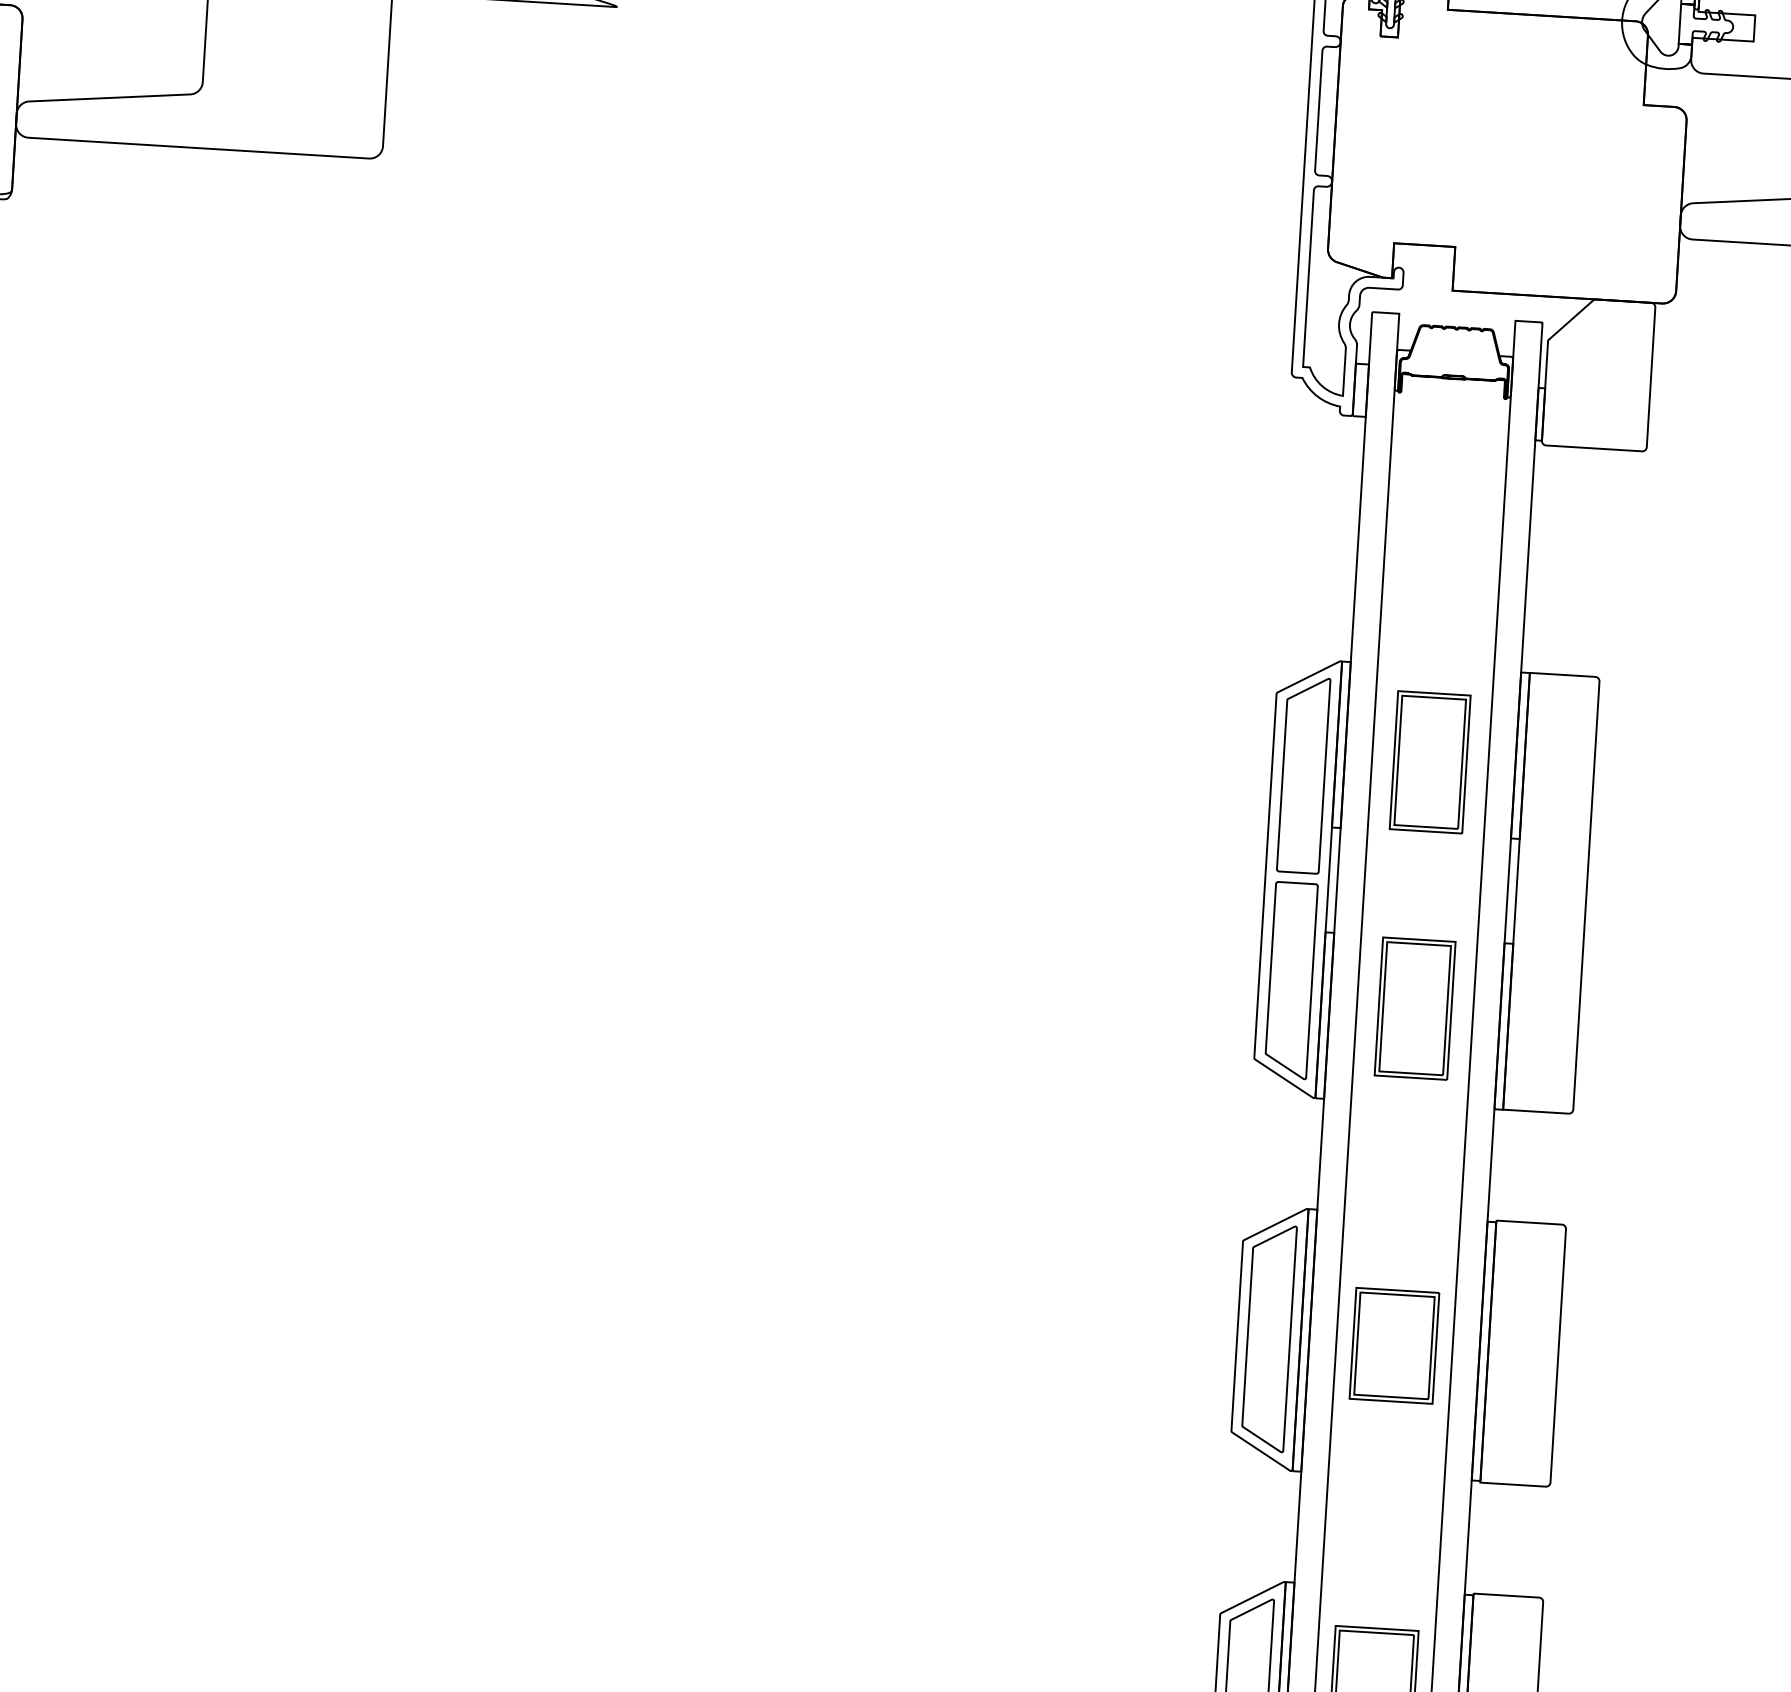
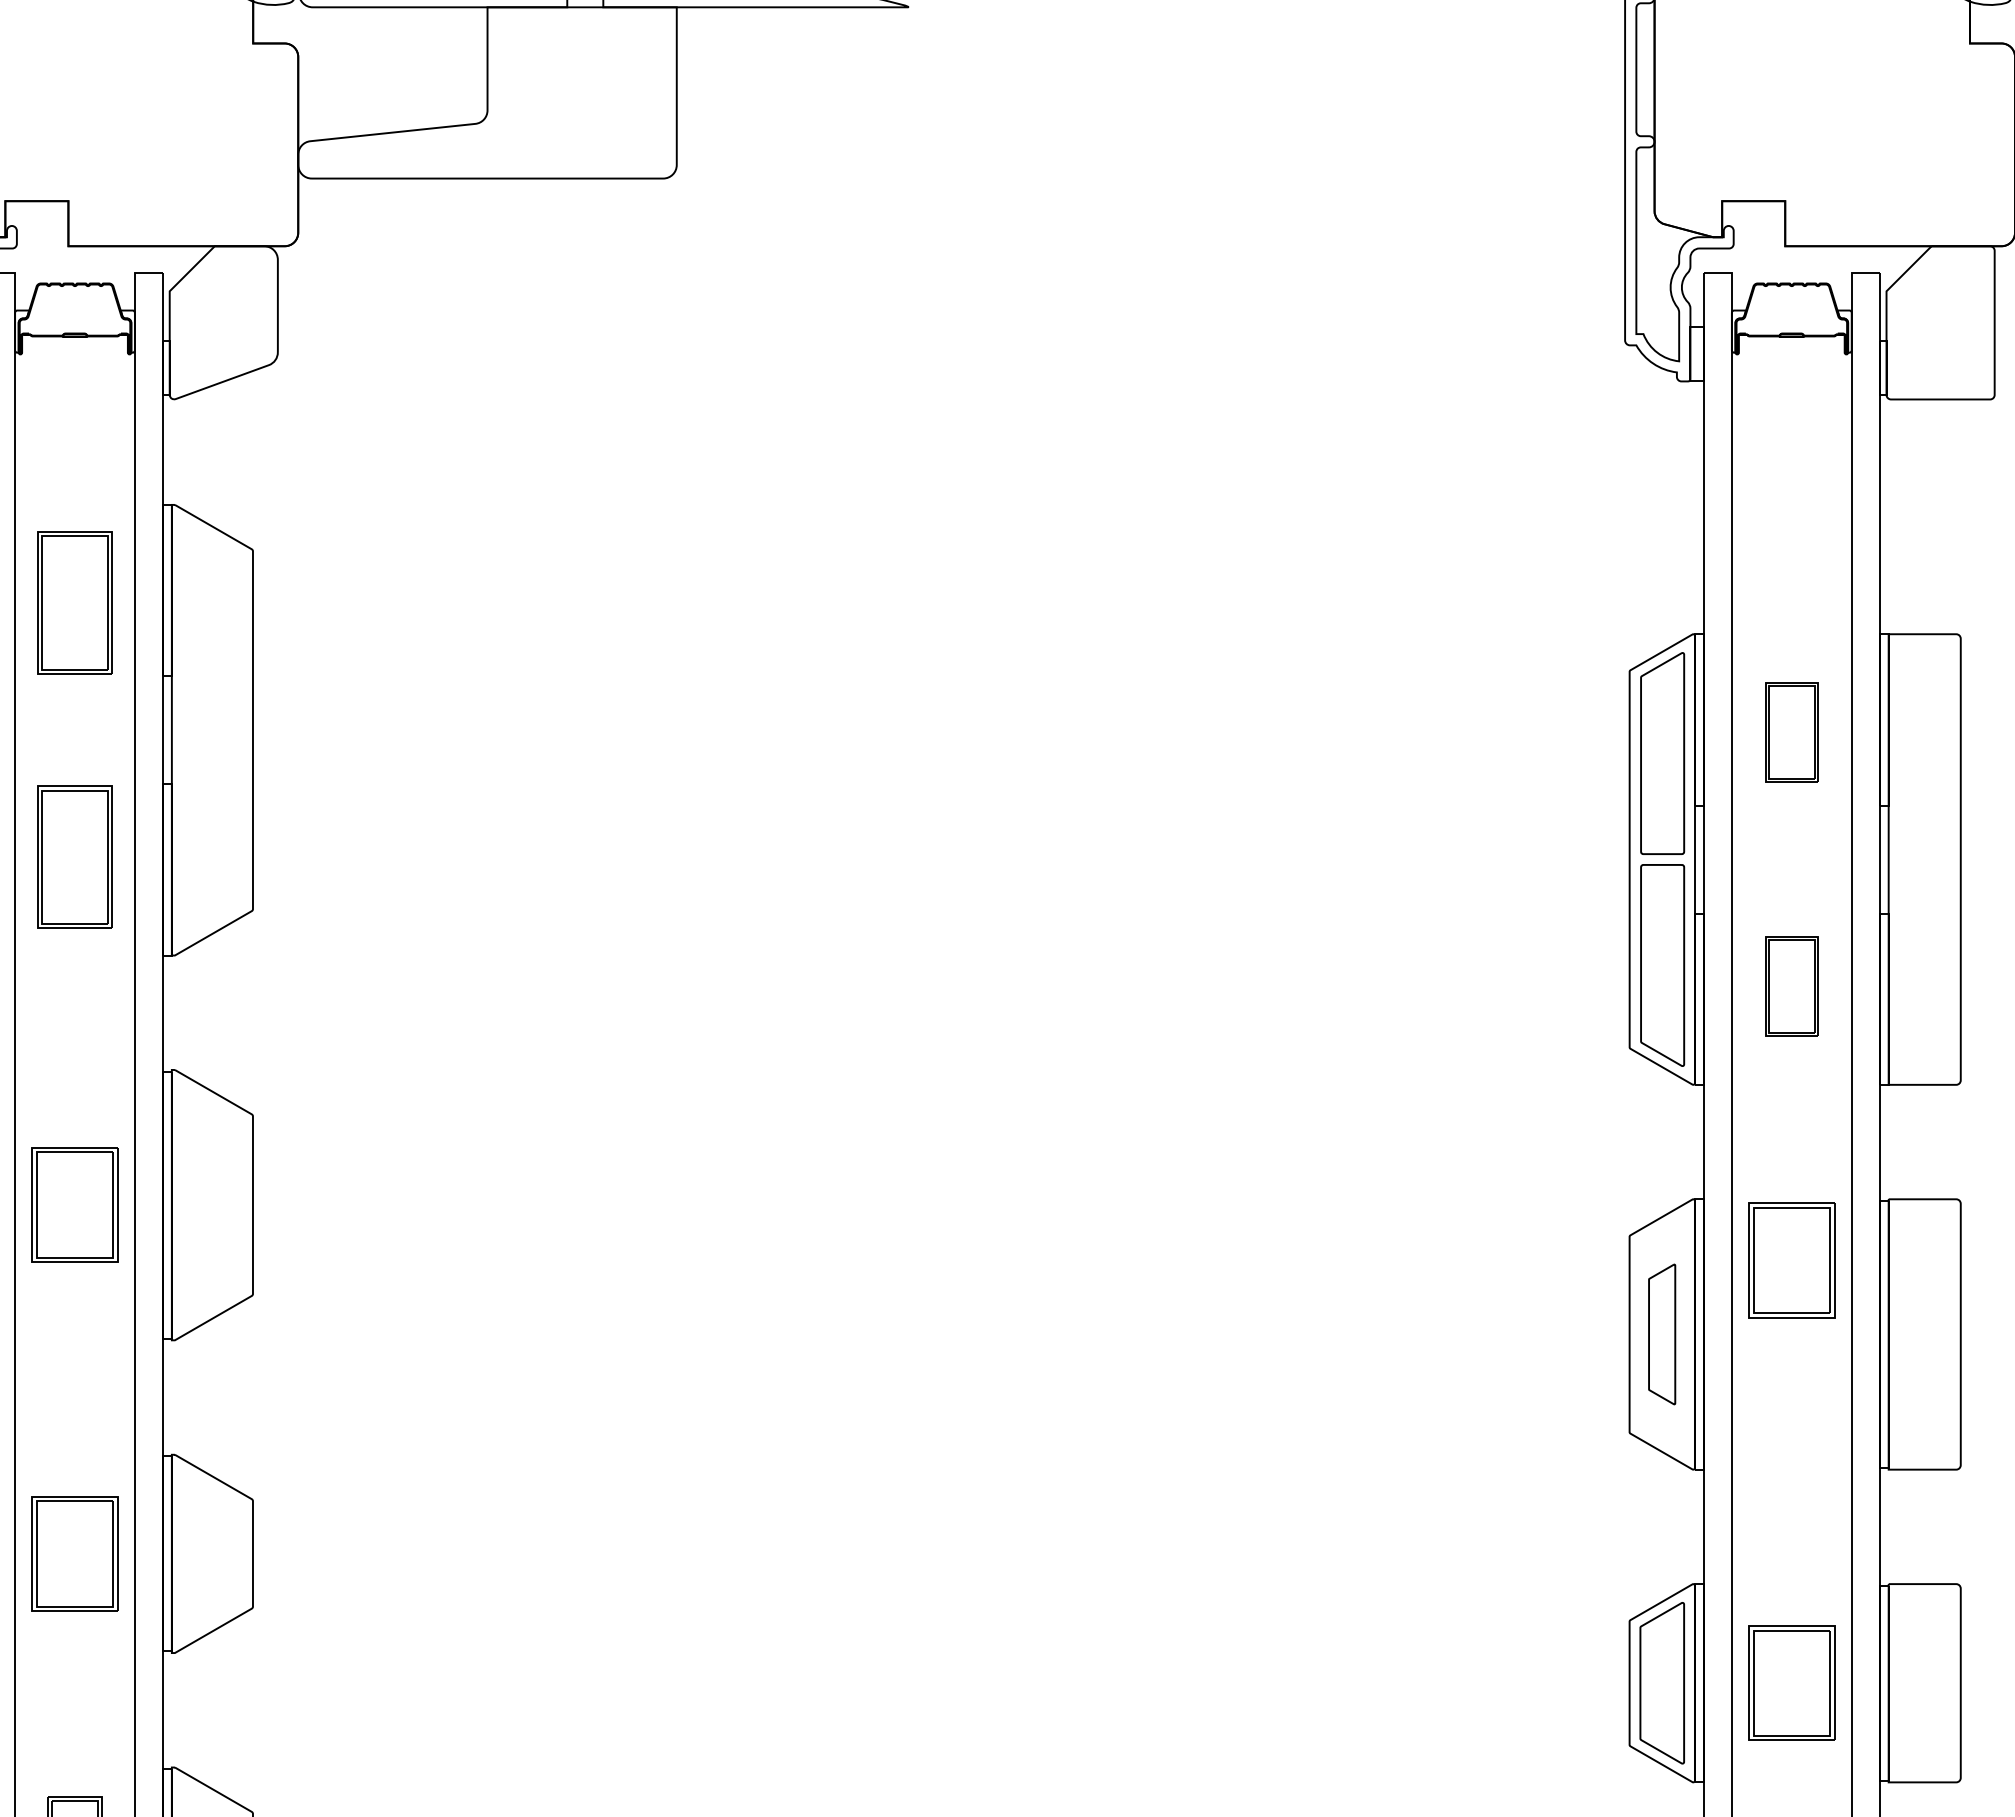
part: (1429, 762) -> (1791, 732), size x0.7
part: (1414, 1008) -> (1791, 986), size x0.7
part: (1268, 1338) -> (1661, 1334), size x0.6
part: (1394, 1345) -> (1791, 1260), moved

